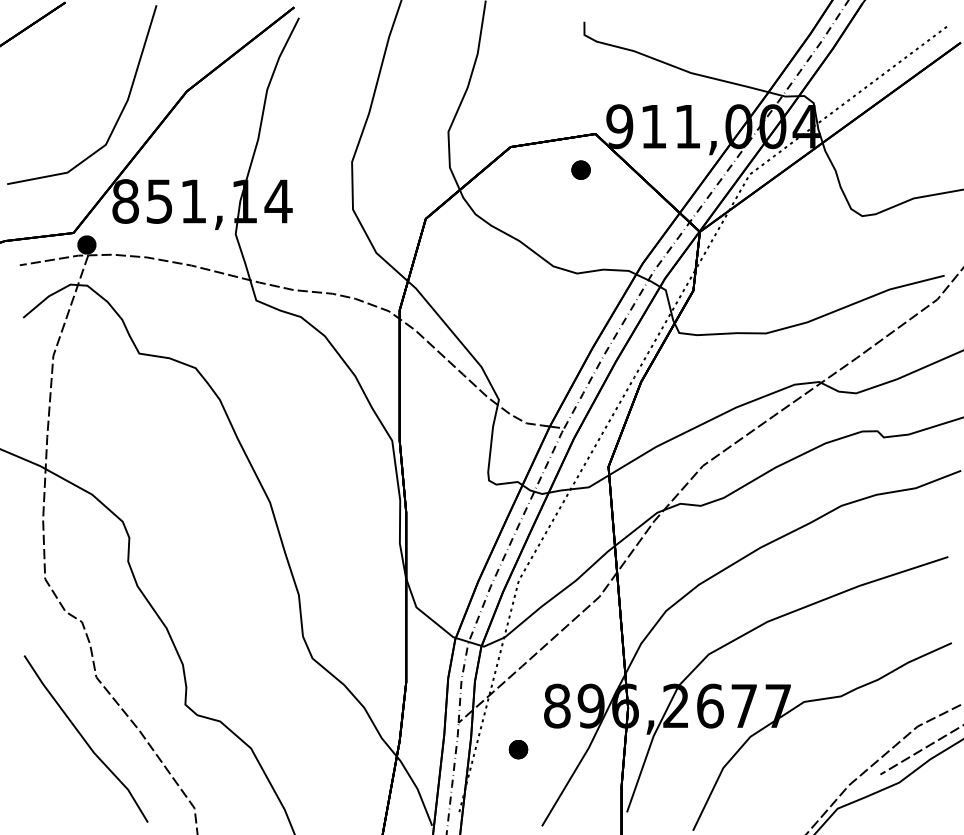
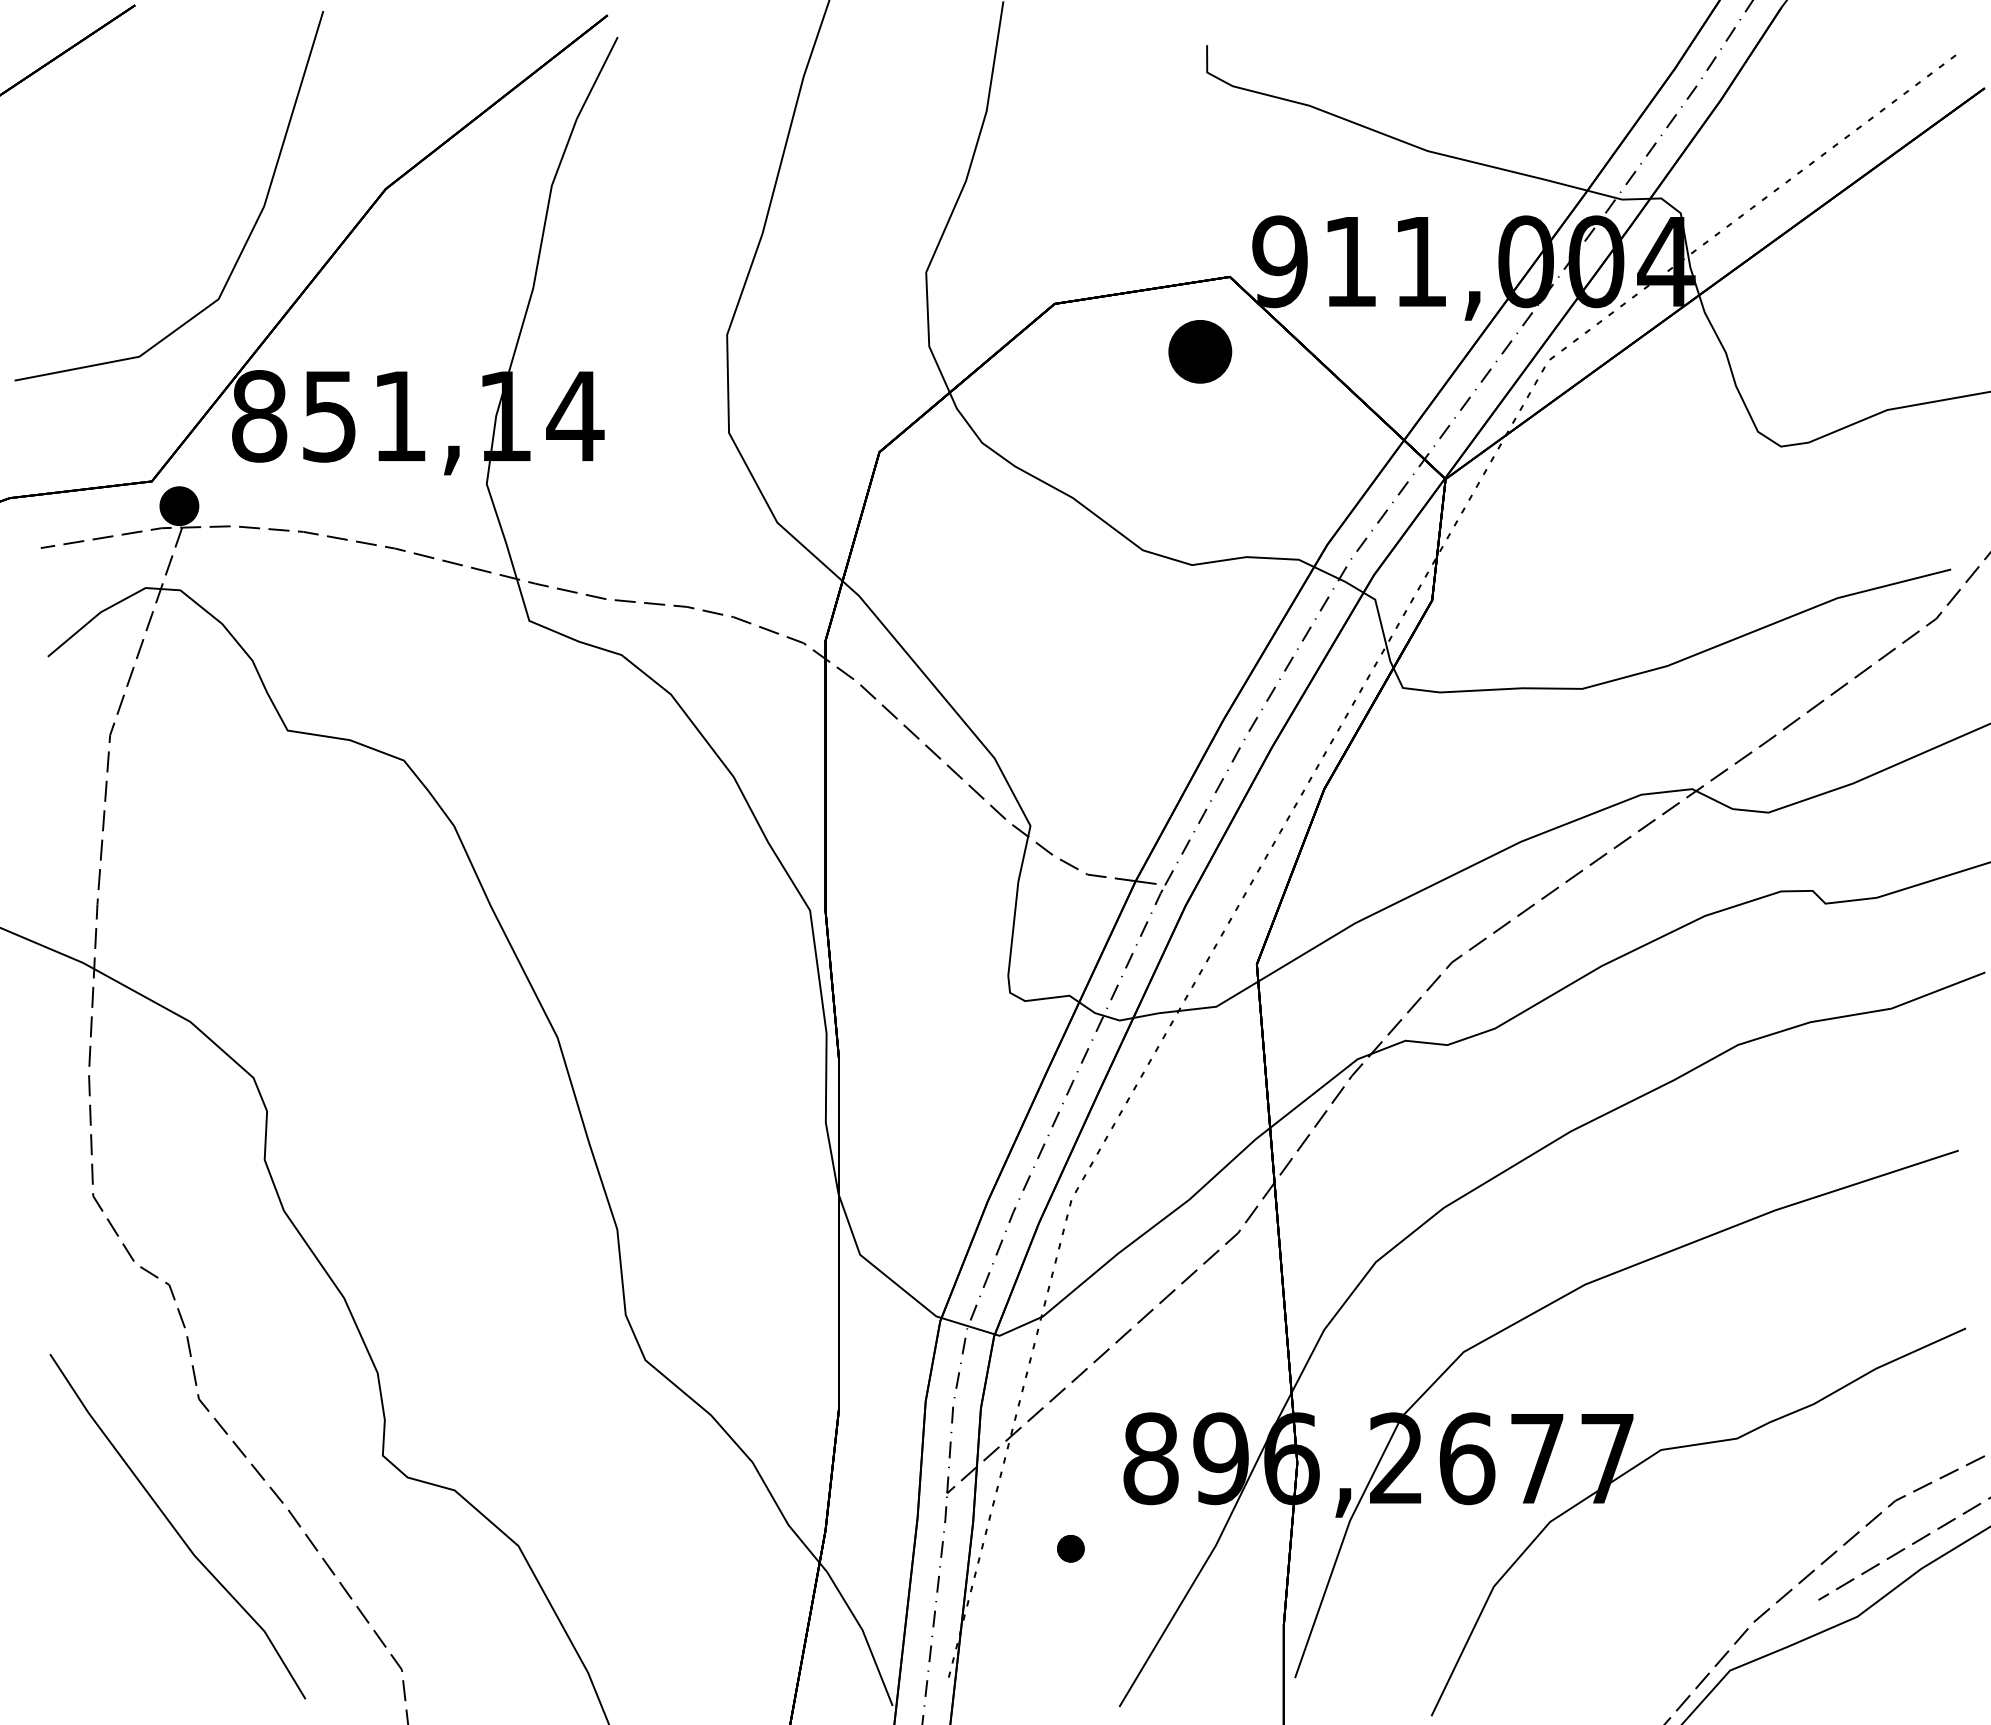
part: (580, 169) -> (1198, 350), size x1.6
part: (518, 749) -> (1070, 1548), size x0.7

